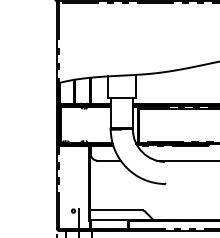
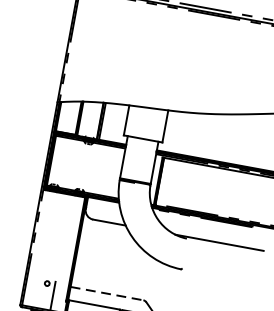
line: (116, 210) -> (107, 293), solid -> dashed

